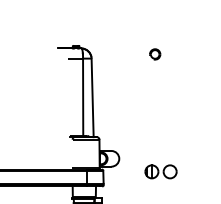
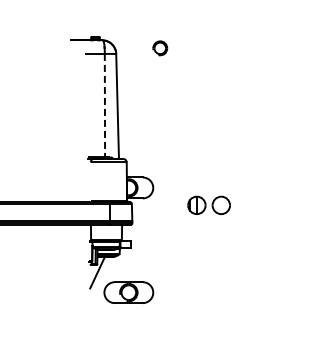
part: (155, 54) -> (160, 48), moved
line: (82, 97) -> (104, 105), solid -> dashed

